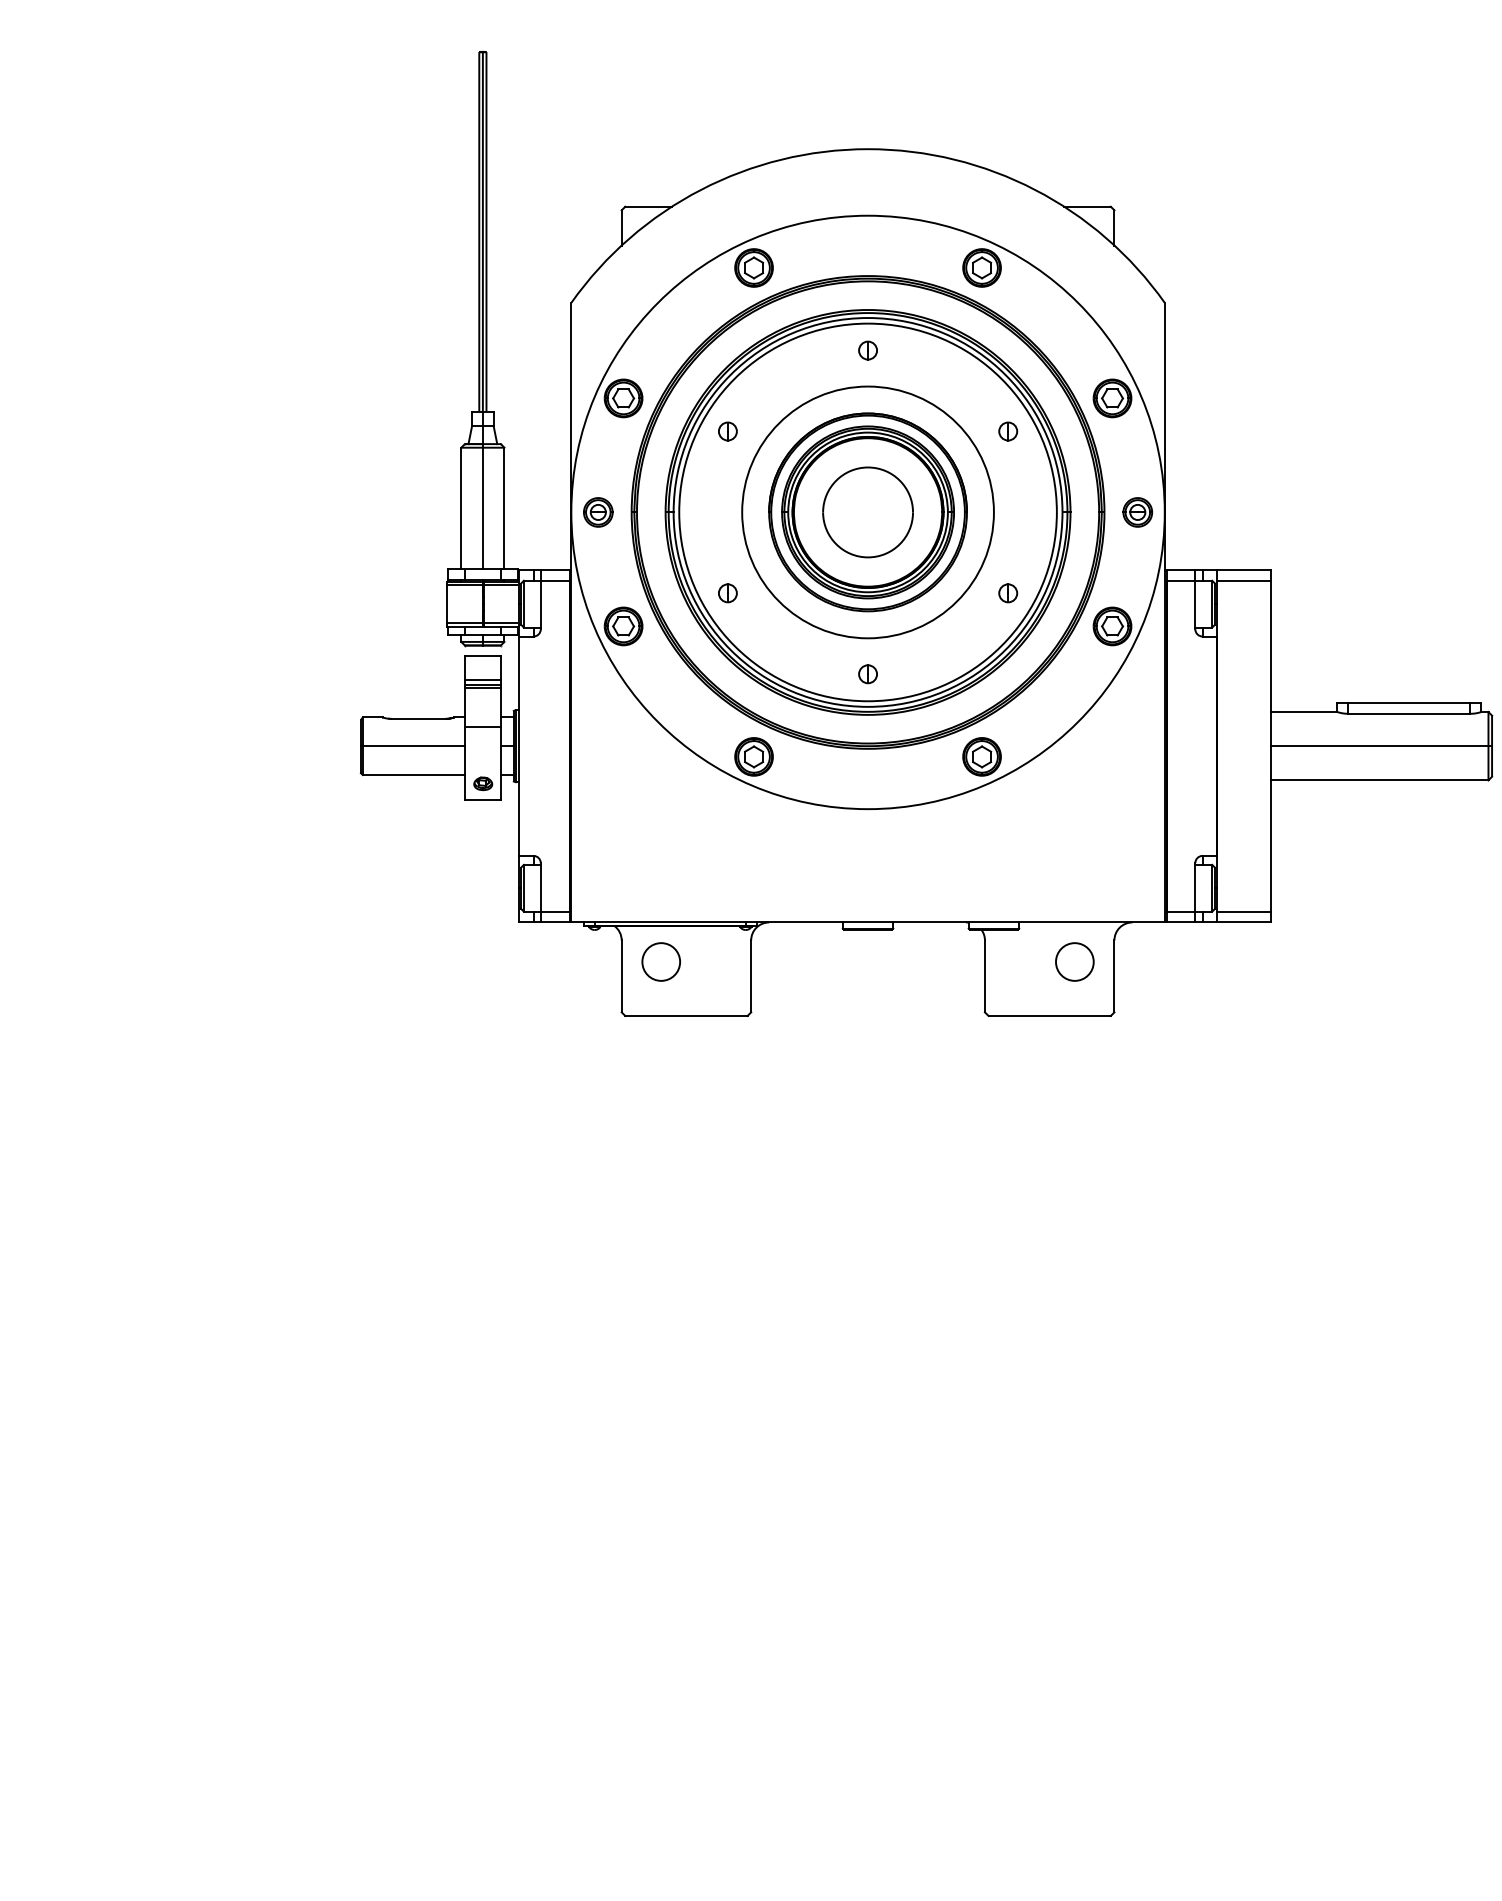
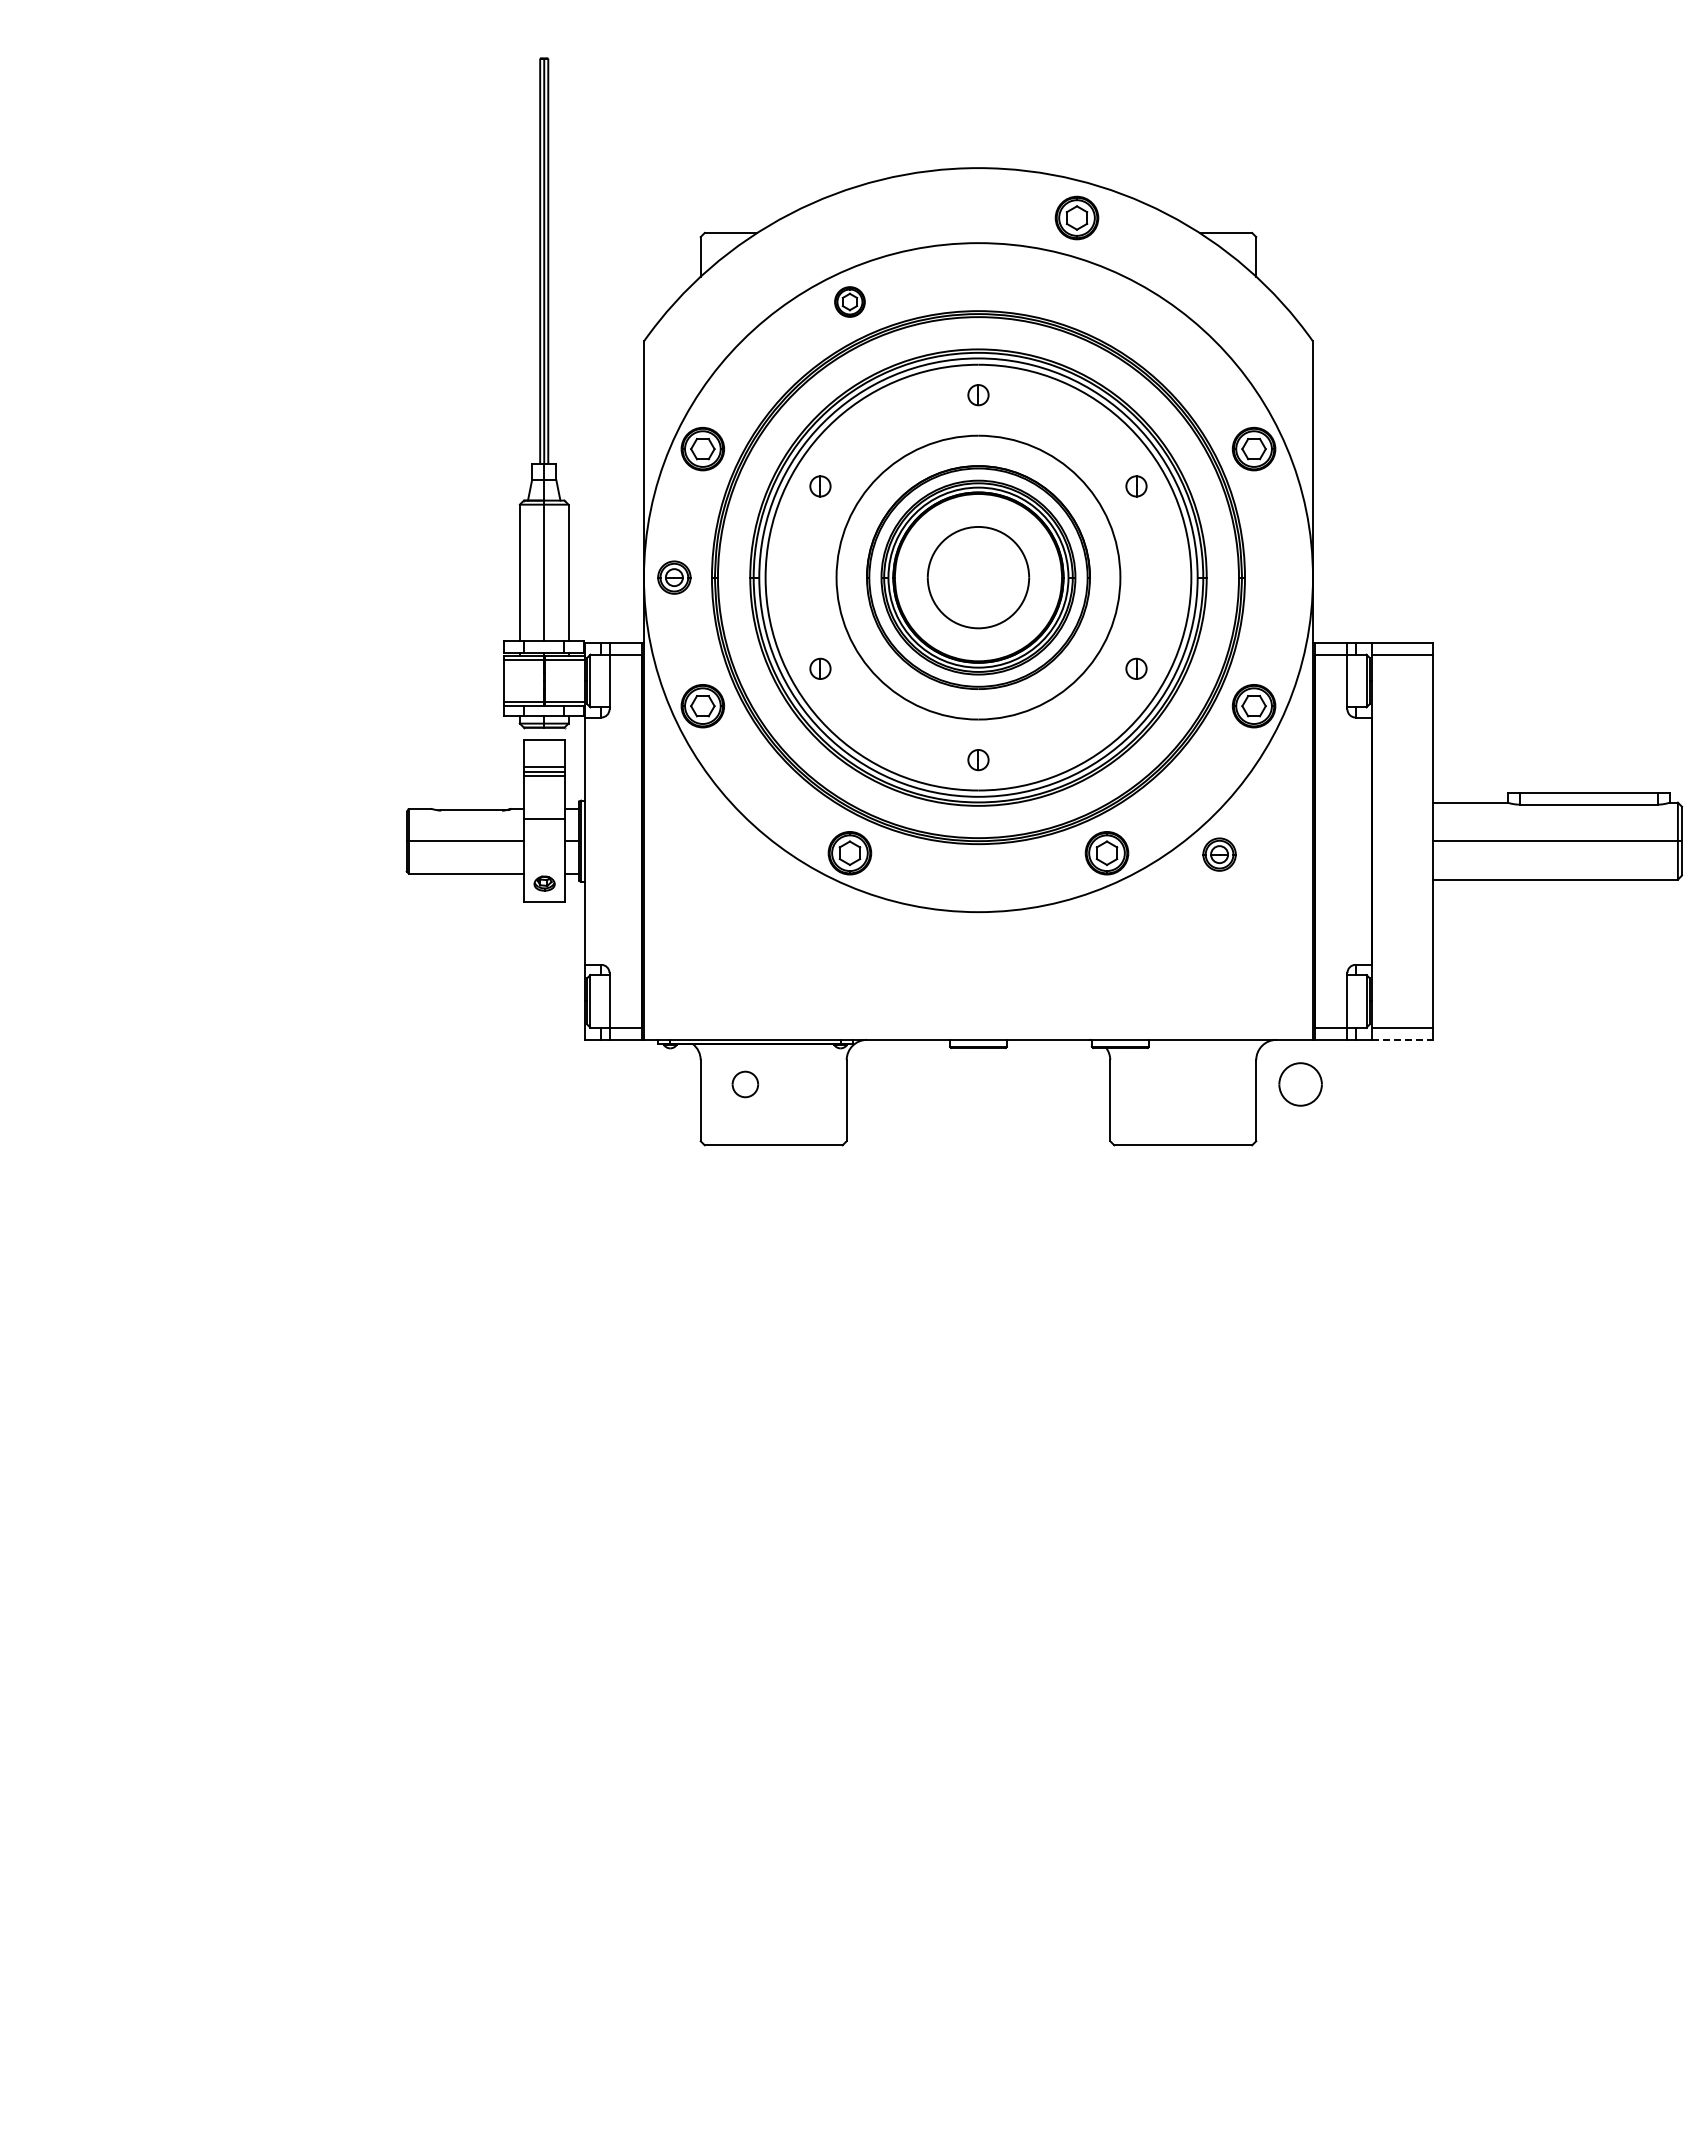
part: (753, 267) -> (849, 301), size x0.7
part: (981, 267) -> (1076, 217), moved
part: (1137, 512) -> (1219, 854), moved
line: (1244, 922) -> (1402, 1039), solid -> dashed
part: (661, 962) -> (745, 1084), size x0.6
part: (1074, 962) -> (1300, 1084), moved

